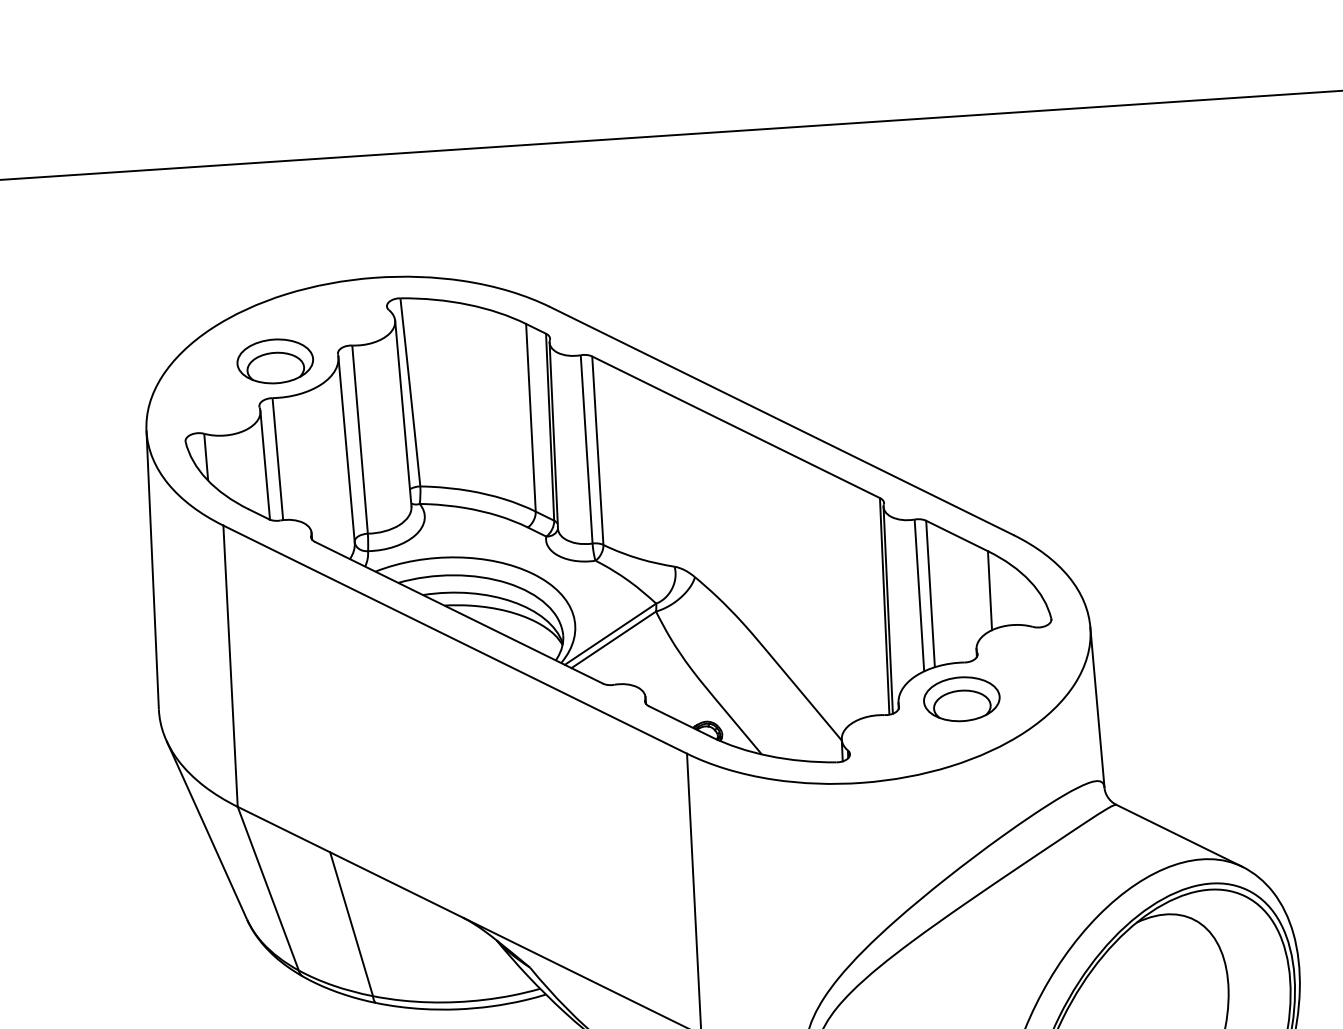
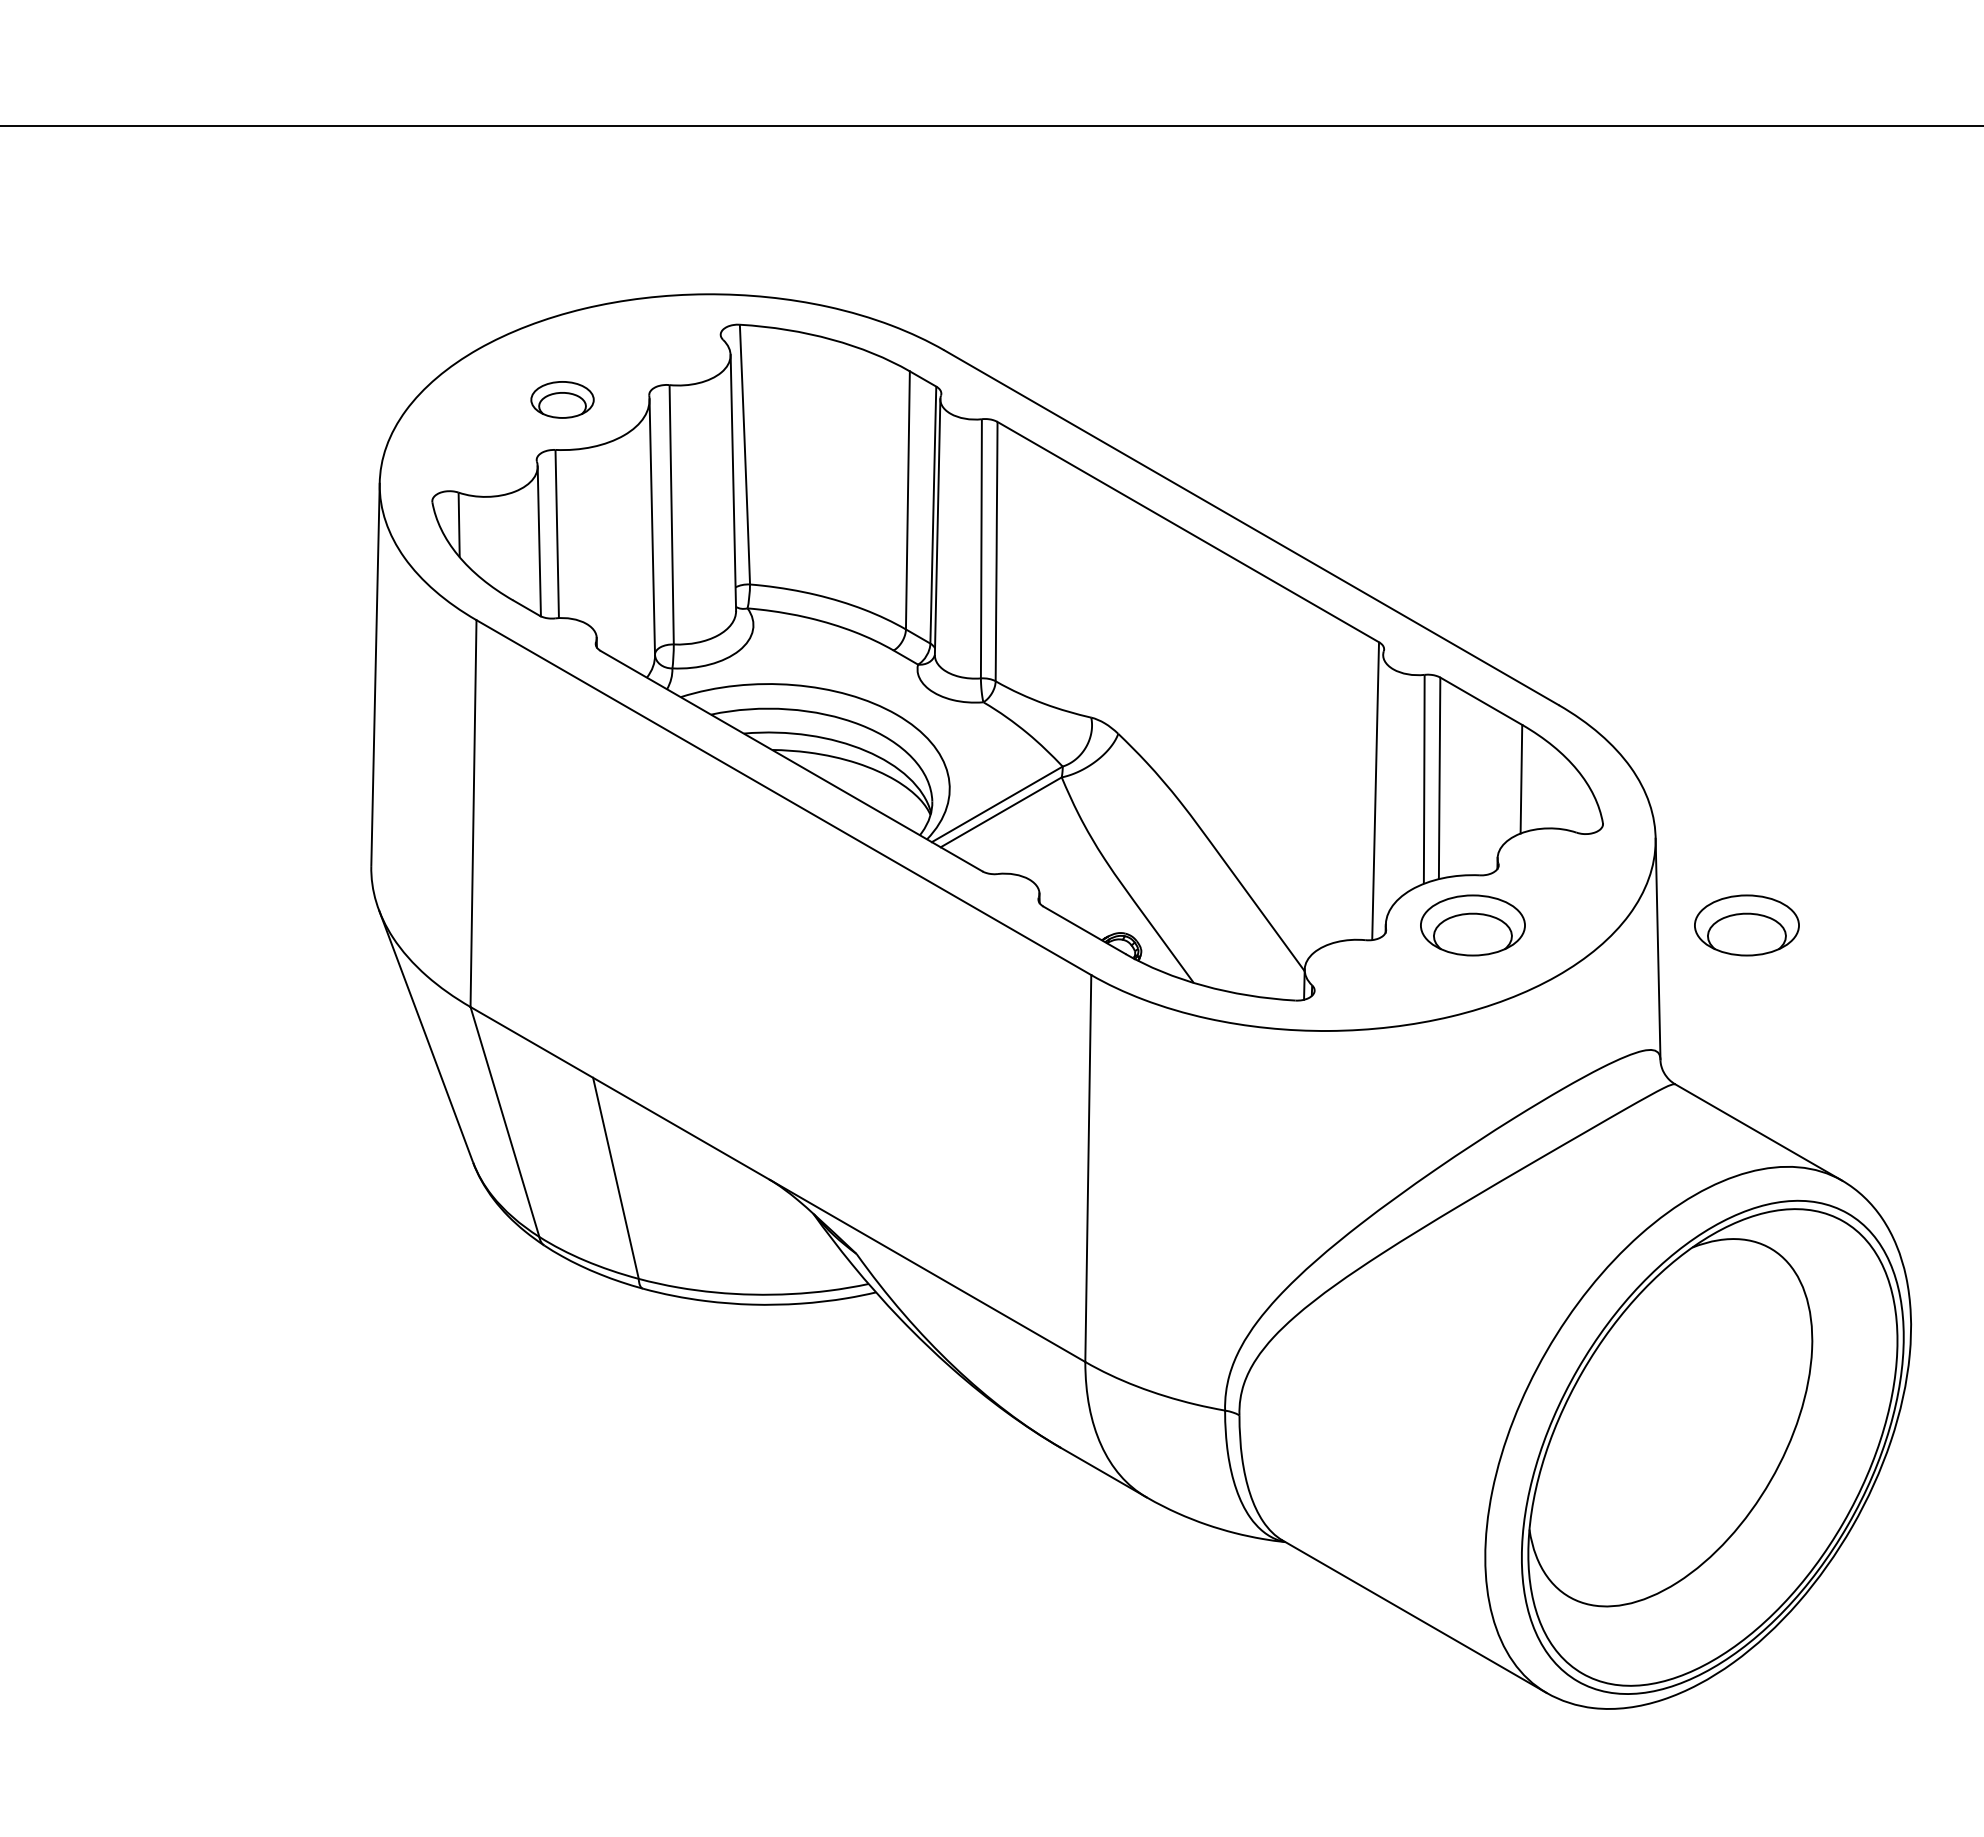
part: (275, 361) -> (562, 399), size x0.6
line: (888, 610) -> (1380, 796), removed
part: (1160, 686) -> (1746, 925), added

